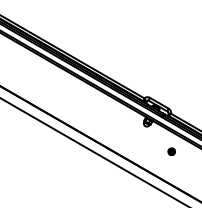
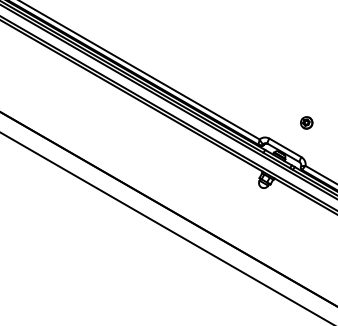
part: (171, 151) -> (306, 122), moved

